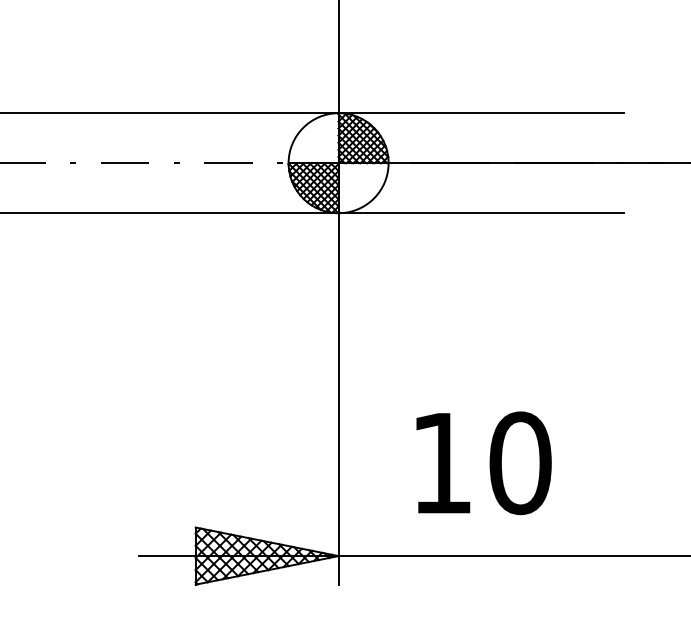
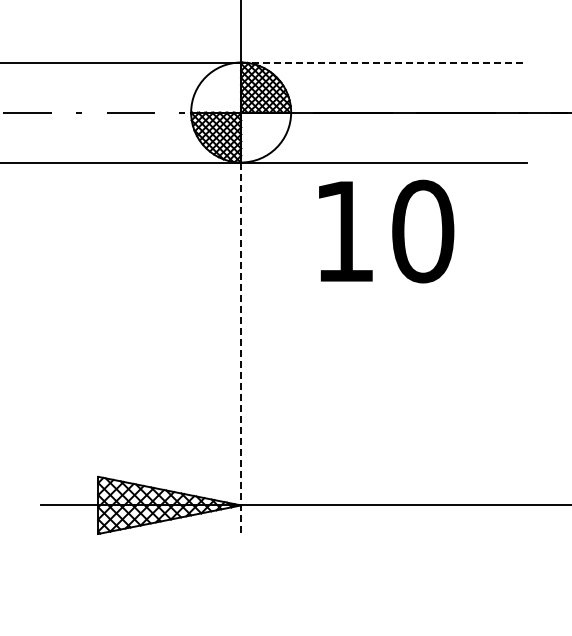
line: (481, 113) -> (384, 62), solid -> dashed
line: (338, 398) -> (241, 347), solid -> dashed
text: (483, 463) -> (386, 231), moved

